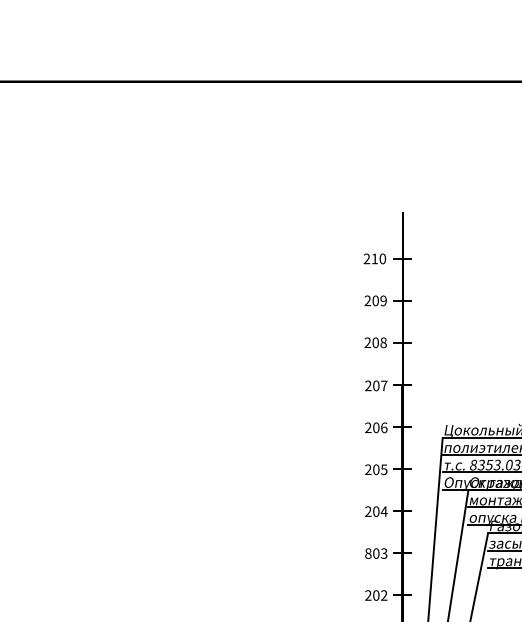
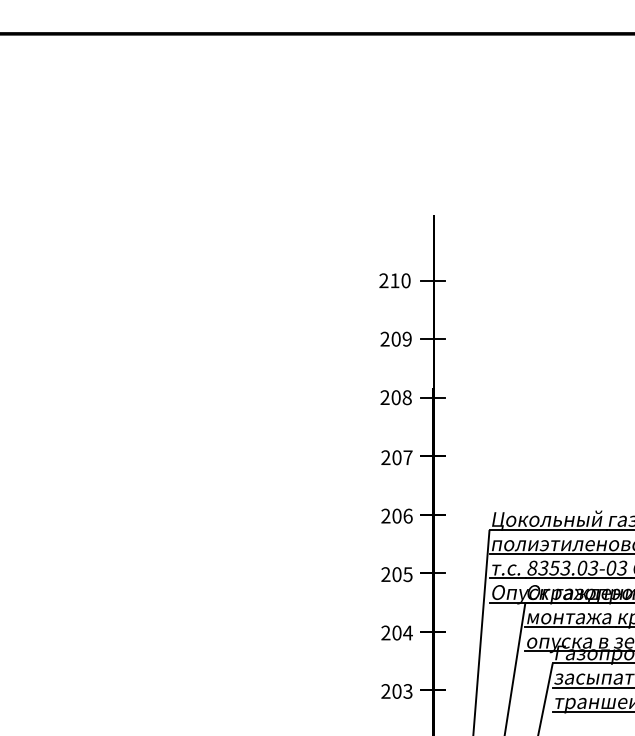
text: (368, 553) -> (386, 691), 803 -> 203

